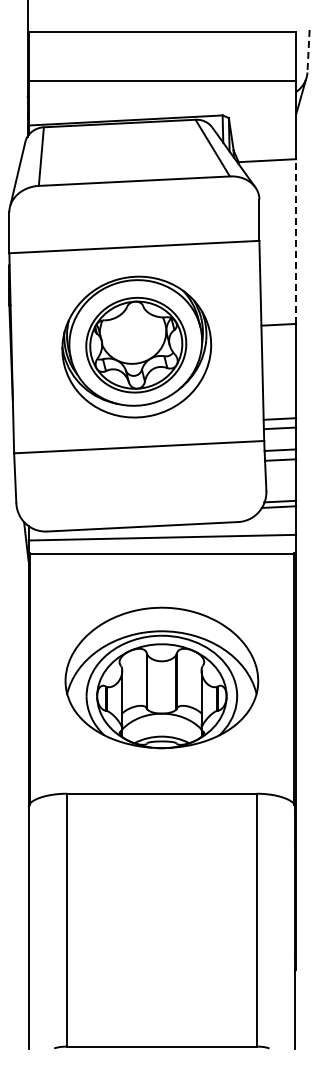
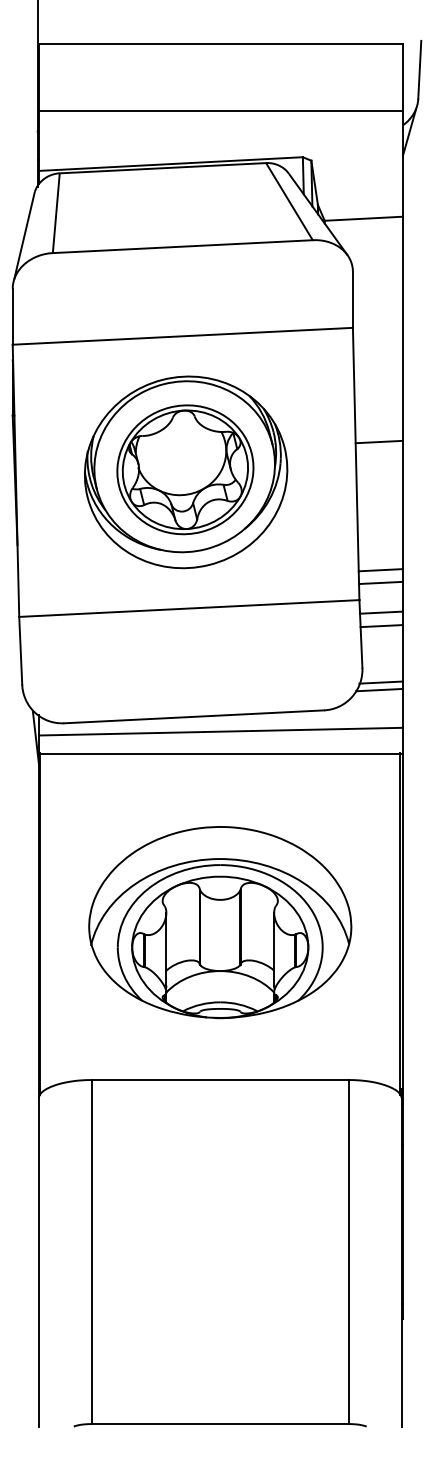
line: (308, 51) -> (419, 70), dashed -> solid
line: (296, 241) -> (403, 328), dashed -> solid

